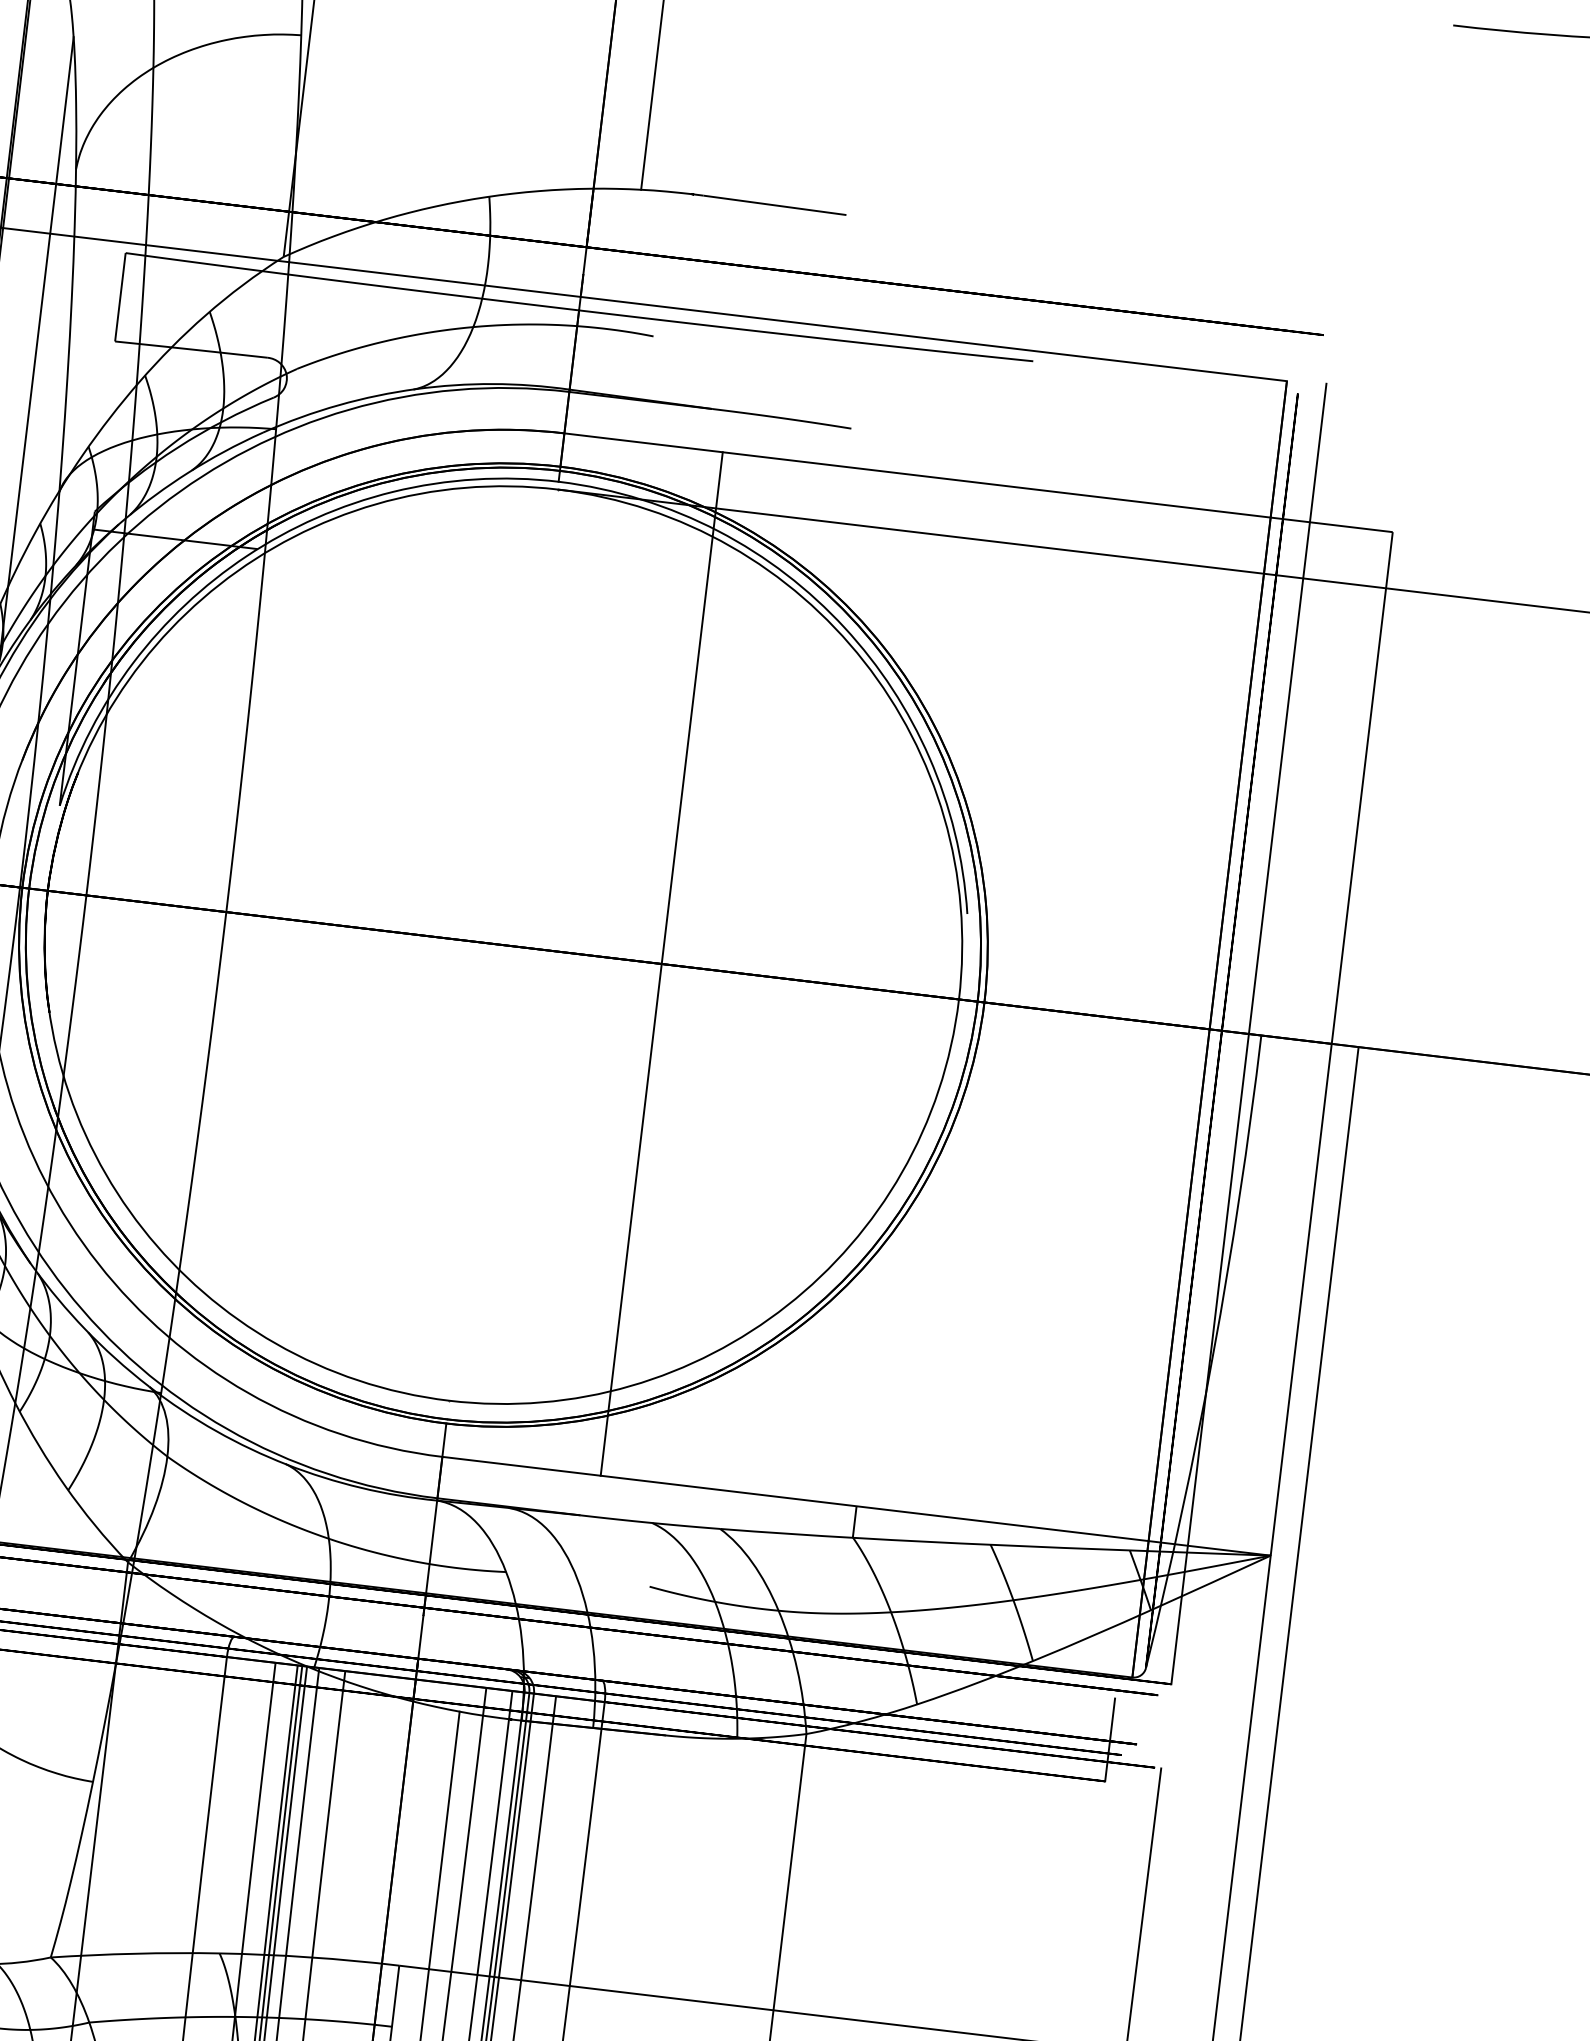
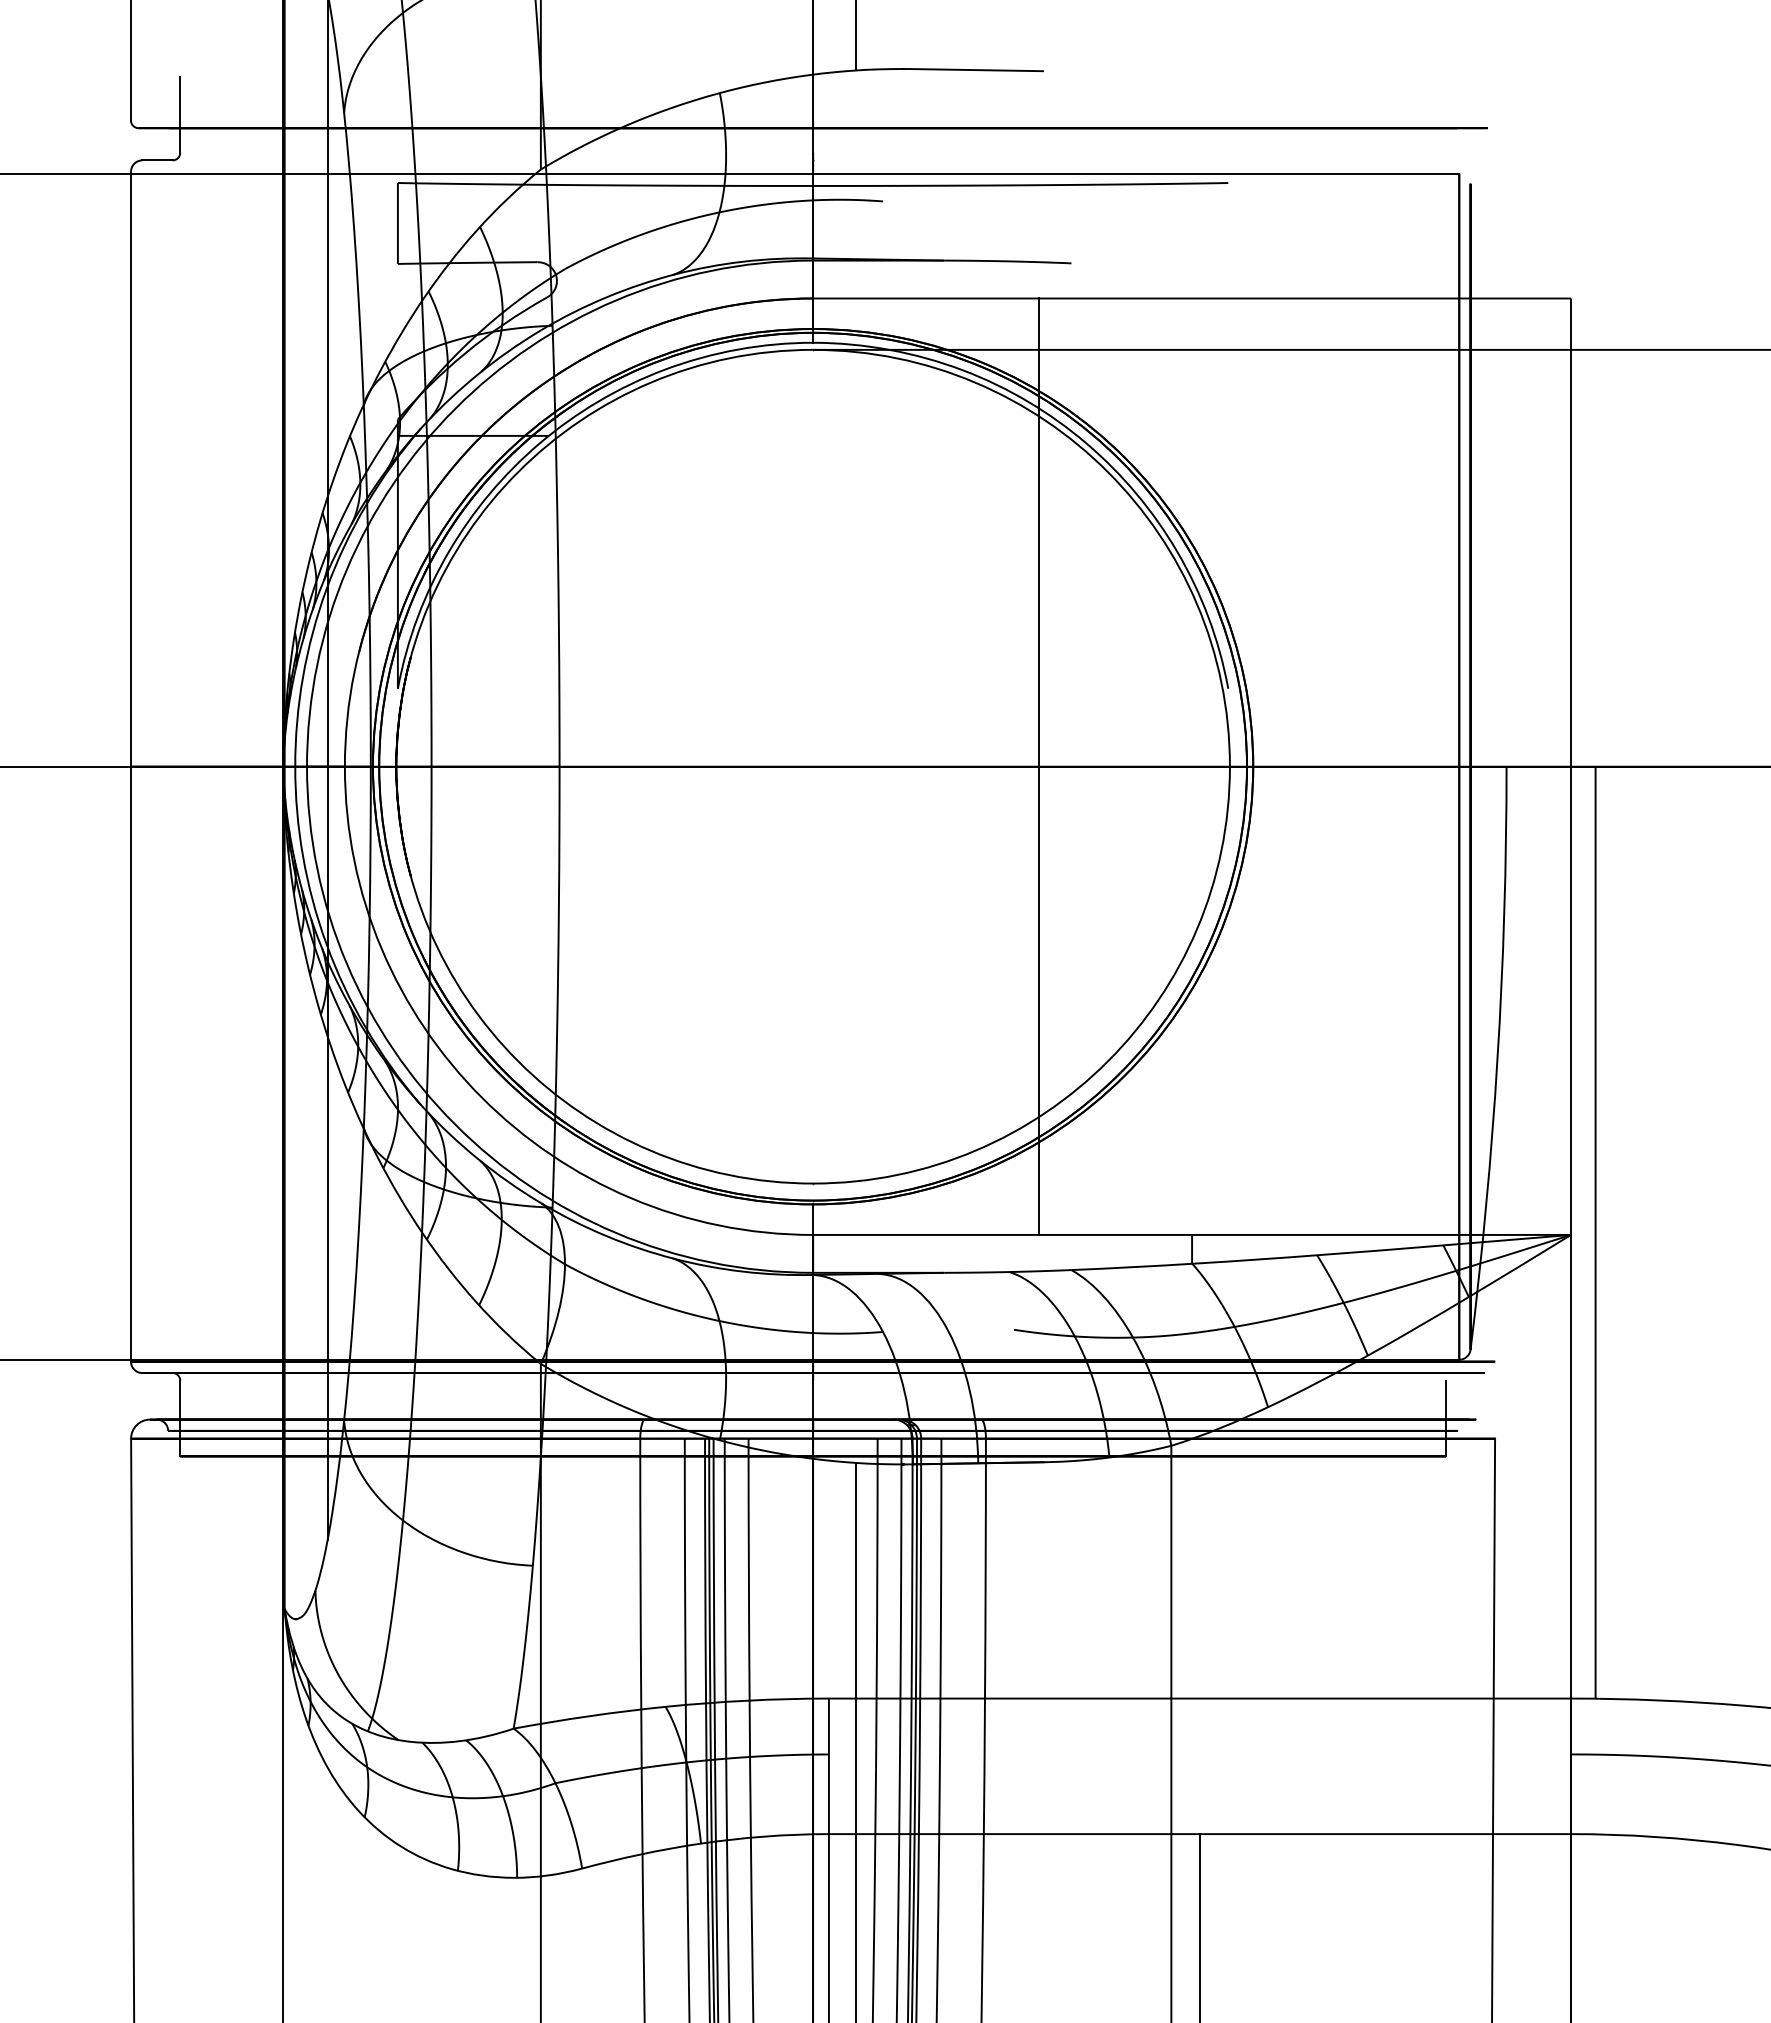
line: (661, 963) -> (1038, 766), moved
line: (1249, 1033) -> (1495, 766), removed

